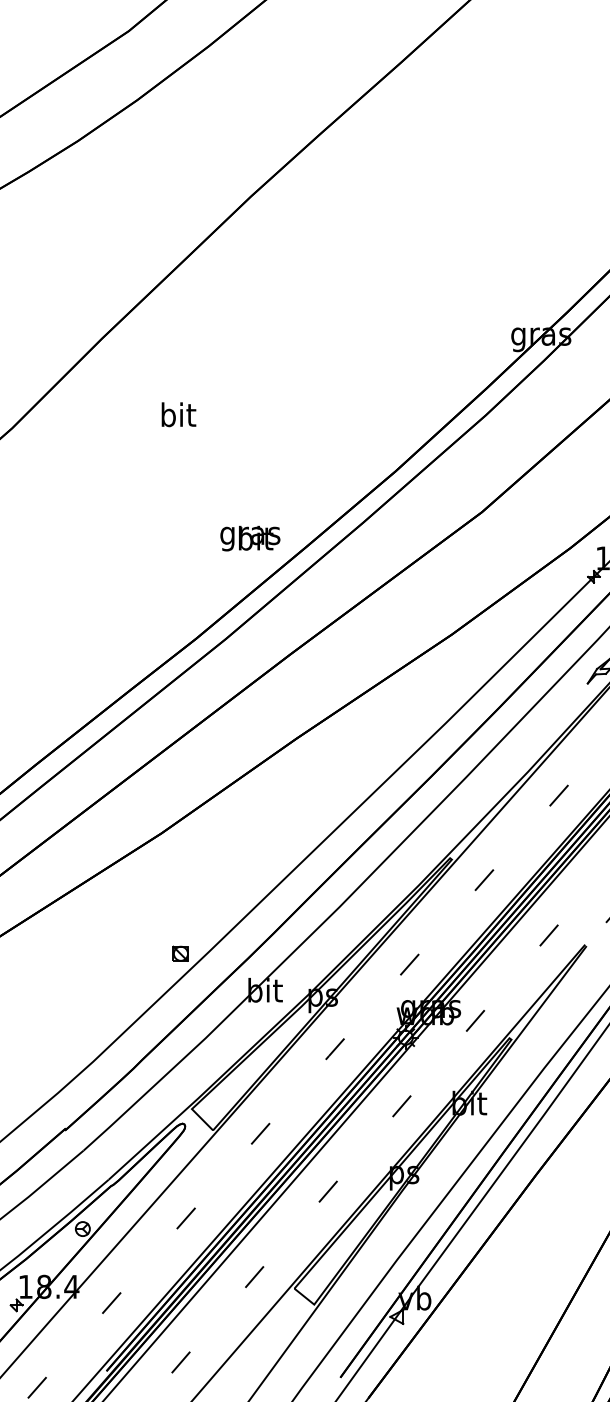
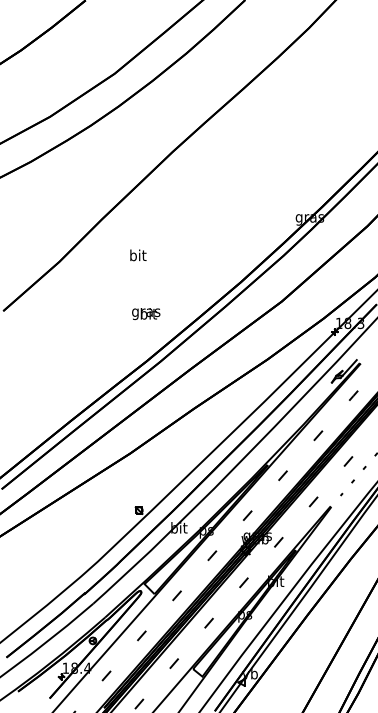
text: (250, 537) -> (146, 313), moved

